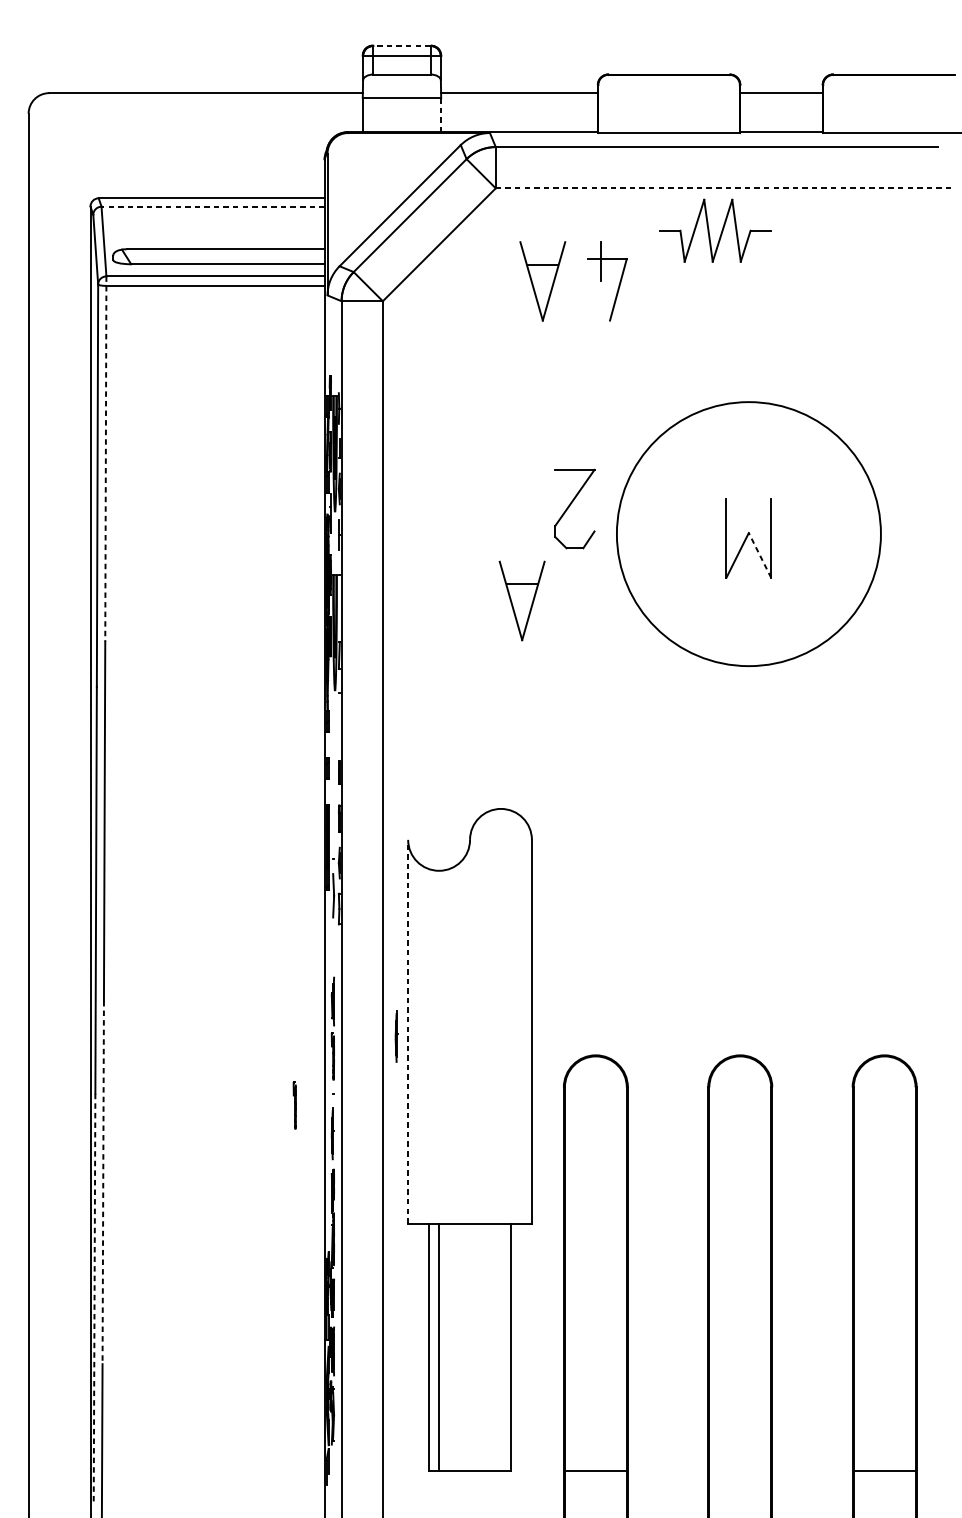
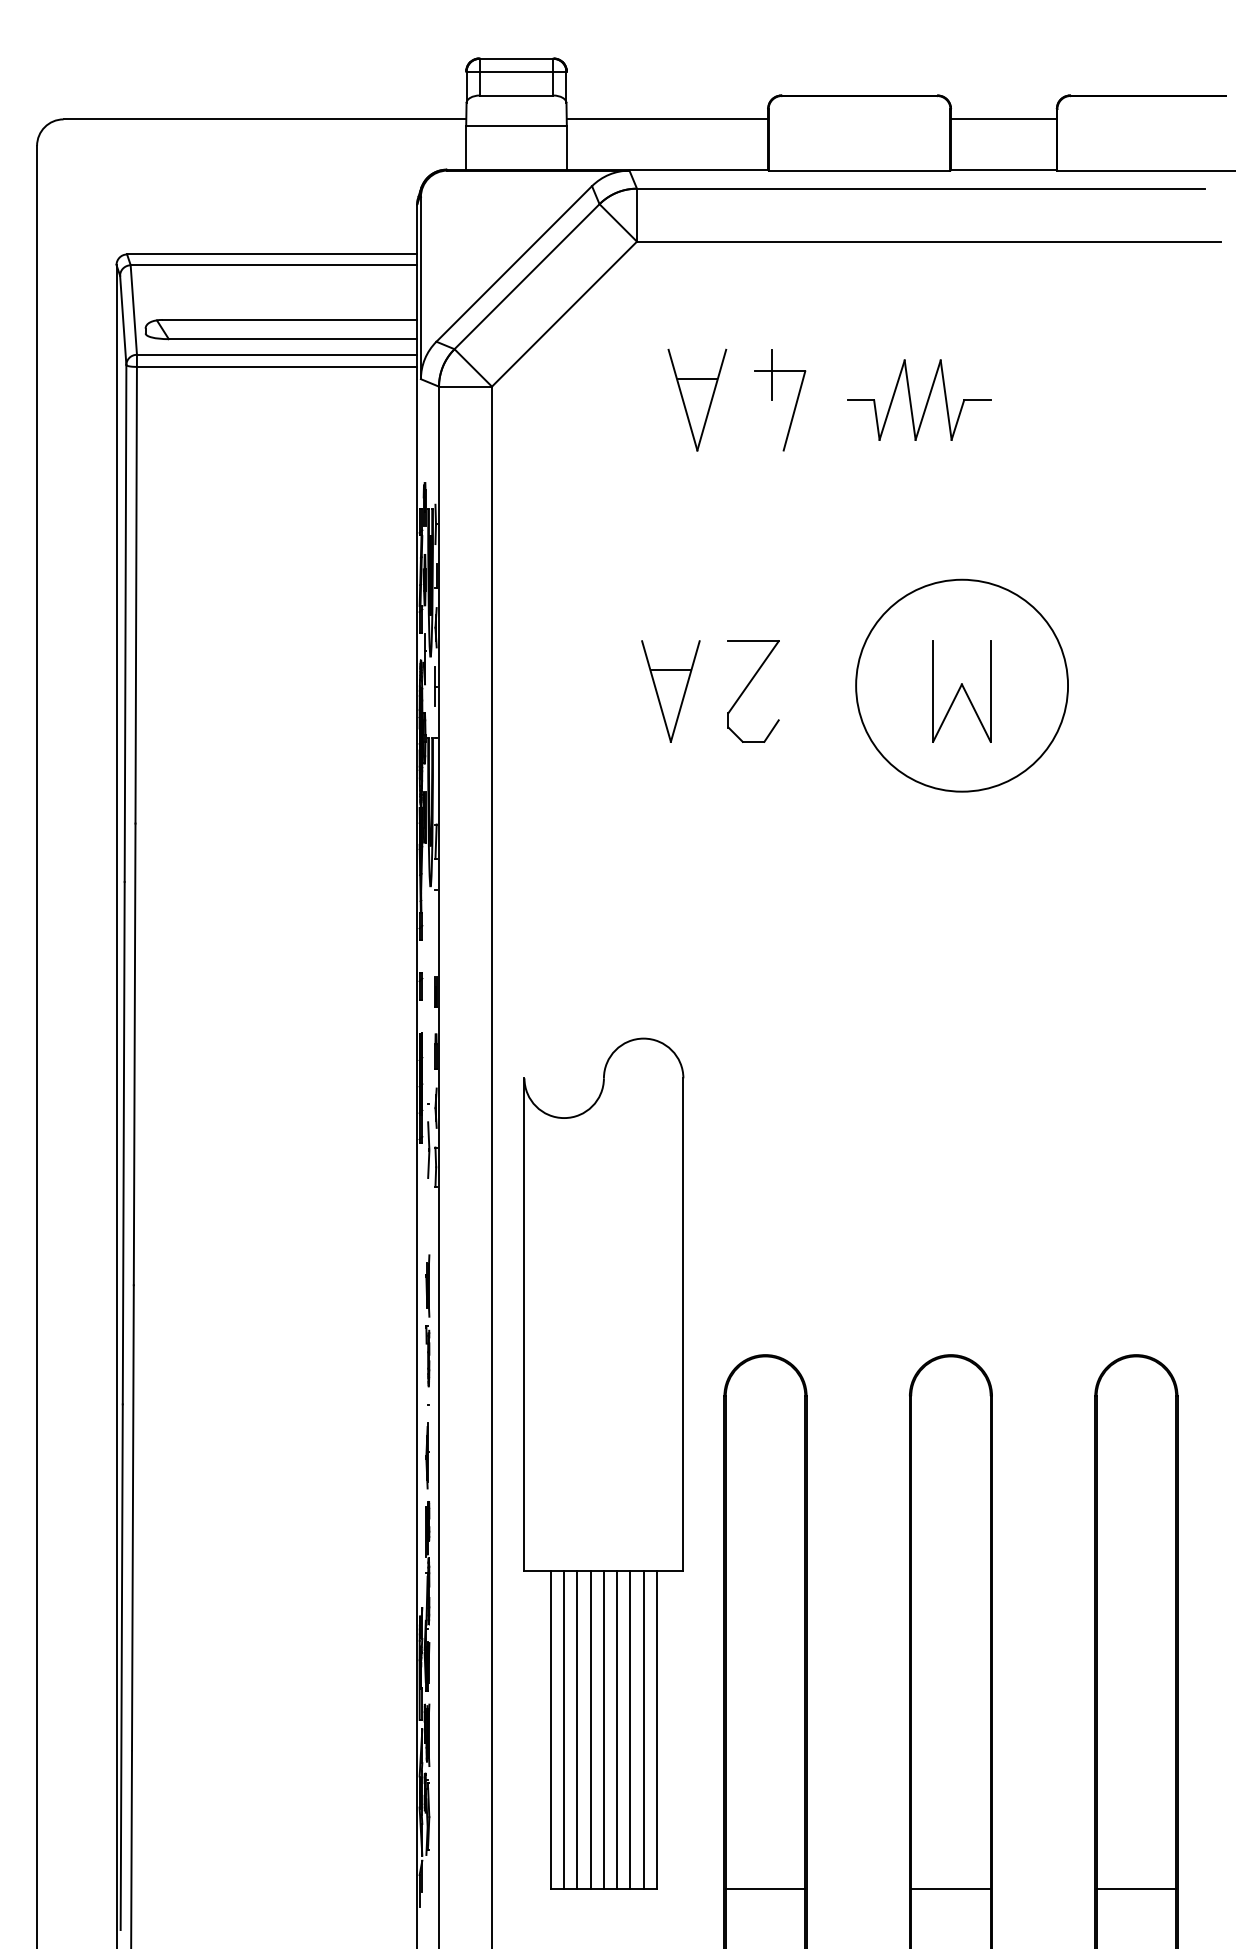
line: (401, 45) -> (516, 58), dashed -> solid
line: (440, 115) -> (566, 147), dashed -> solid
line: (722, 188) -> (928, 241), dashed -> solid
line: (212, 206) -> (273, 265), dashed -> solid
part: (721, 231) -> (926, 401), moved
part: (542, 280) -> (697, 399), moved
part: (601, 281) -> (772, 400), moved
line: (106, 459) -> (136, 589), dashed -> solid
part: (570, 505) -> (748, 686), moved
circle: (749, 533) -> (962, 685), size x0.62
line: (760, 554) -> (976, 712), dashed -> solid
part: (521, 600) -> (670, 691), moved
line: (408, 1031) -> (524, 1324), dashed -> solid
line: (396, 1036) -> (509, 1330), removed
part: (294, 1105) -> (378, 1419), removed
line: (102, 1181) -> (132, 1517), dashed -> solid
line: (94, 1298) -> (121, 1667), dashed -> solid
line: (449, 1346) -> (577, 1729), added
line: (459, 1346) -> (590, 1729), added
line: (469, 1346) -> (603, 1729), added
line: (480, 1346) -> (617, 1729), added
line: (490, 1346) -> (630, 1729), added
line: (500, 1346) -> (643, 1729), added
line: (739, 1470) -> (950, 1888), added

